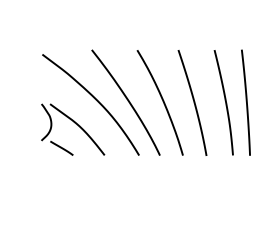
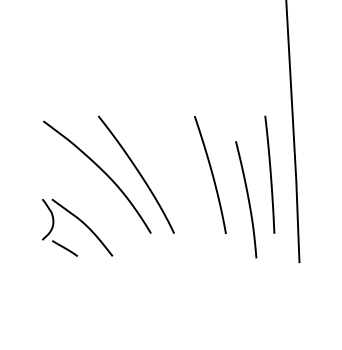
curve: (162, 100) -> (176, 172), removed
curve: (224, 102) -> (247, 199), moved
part: (76, 124) -> (81, 222), moved

